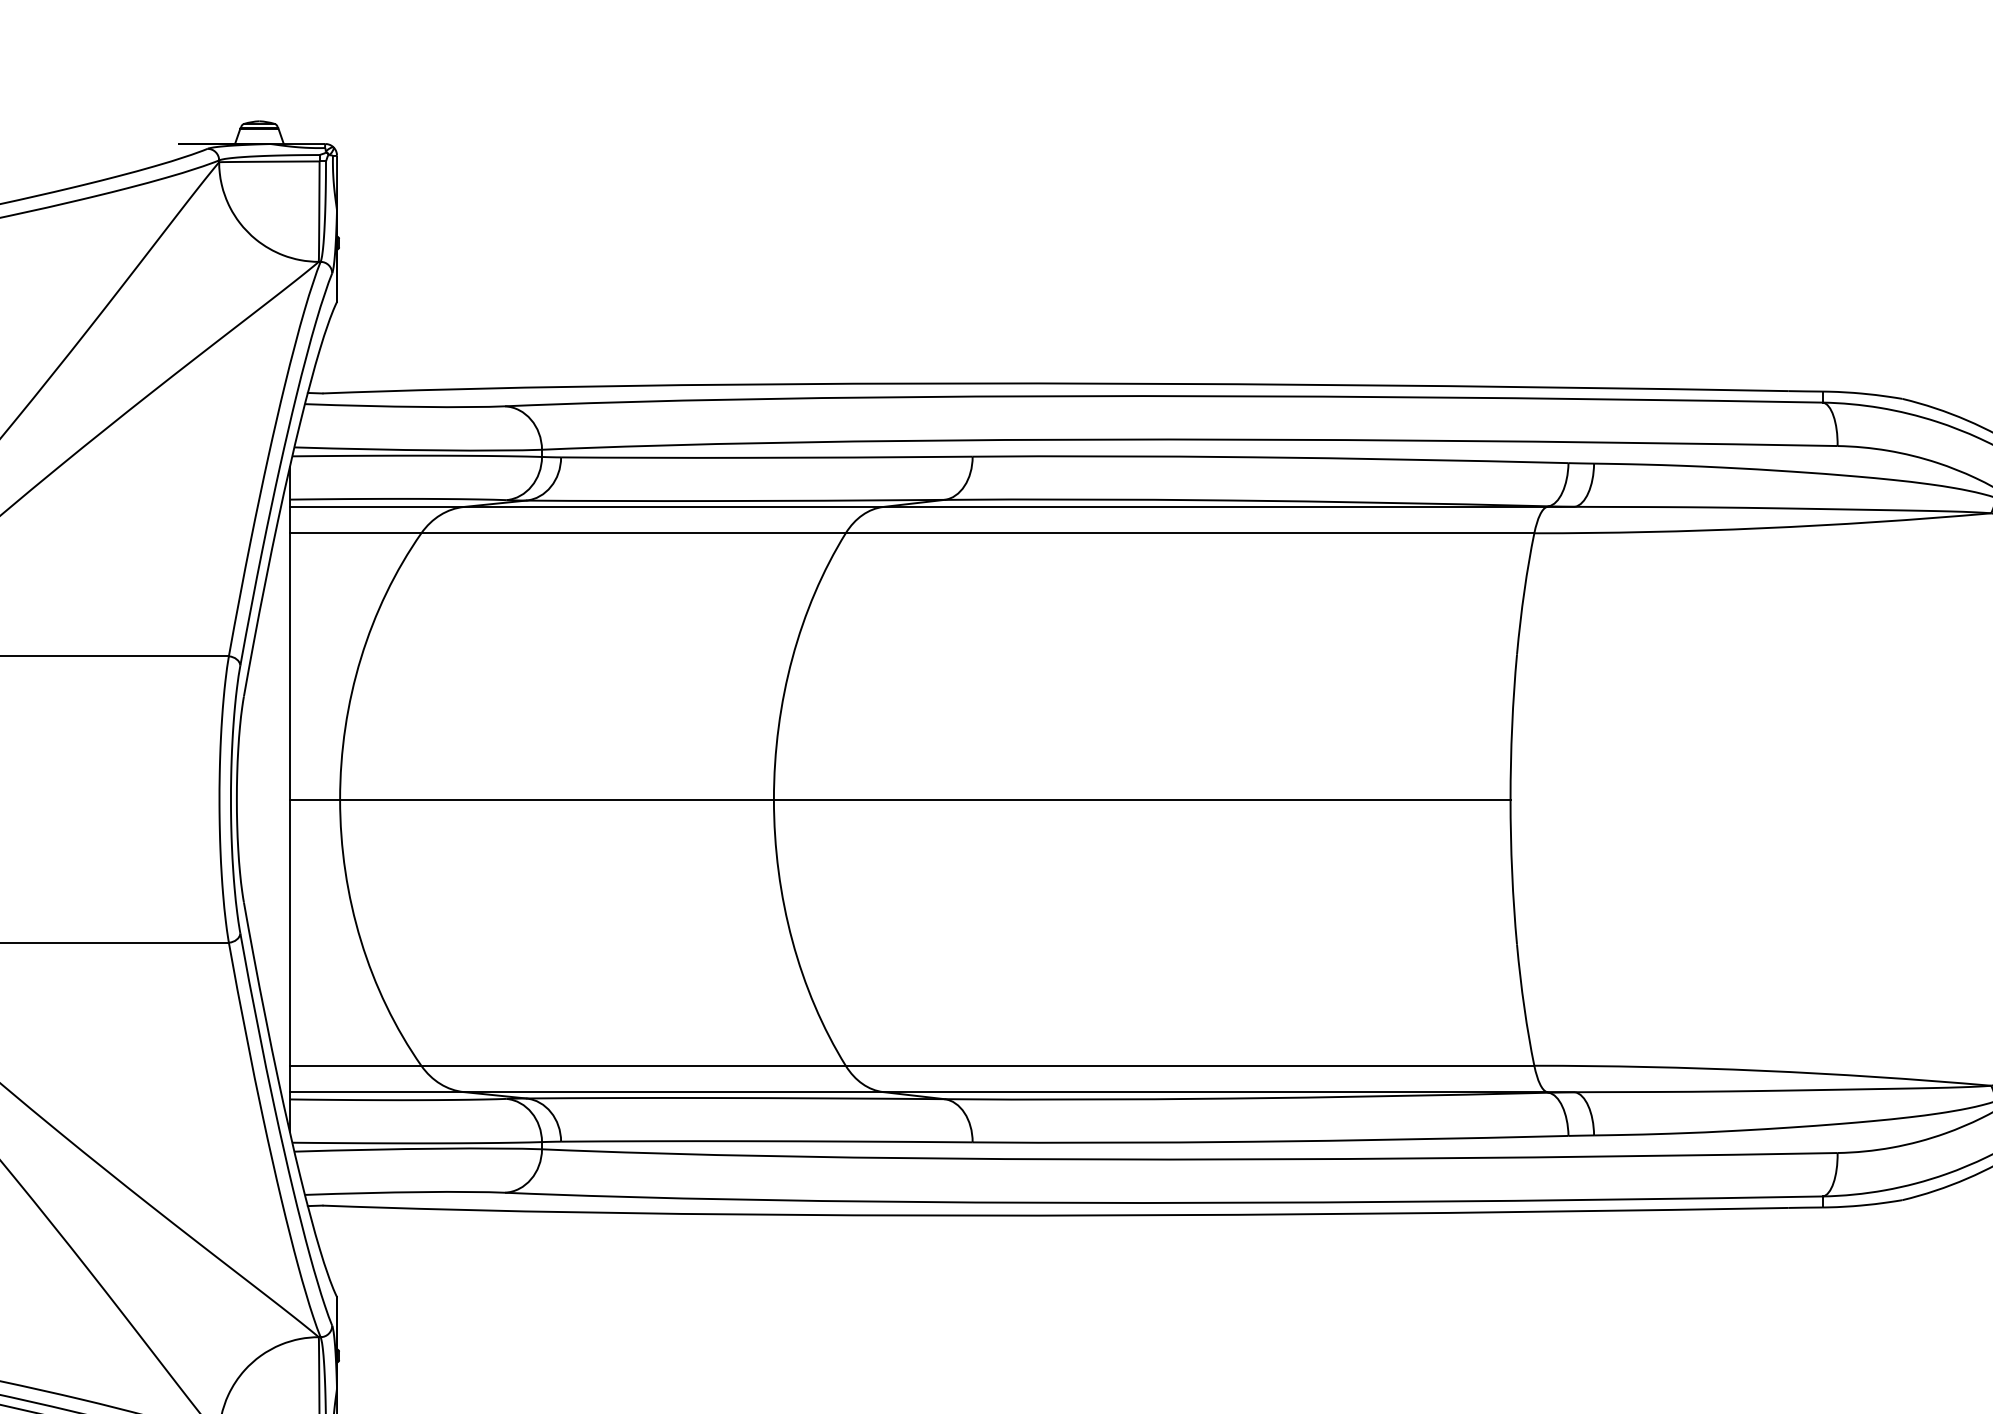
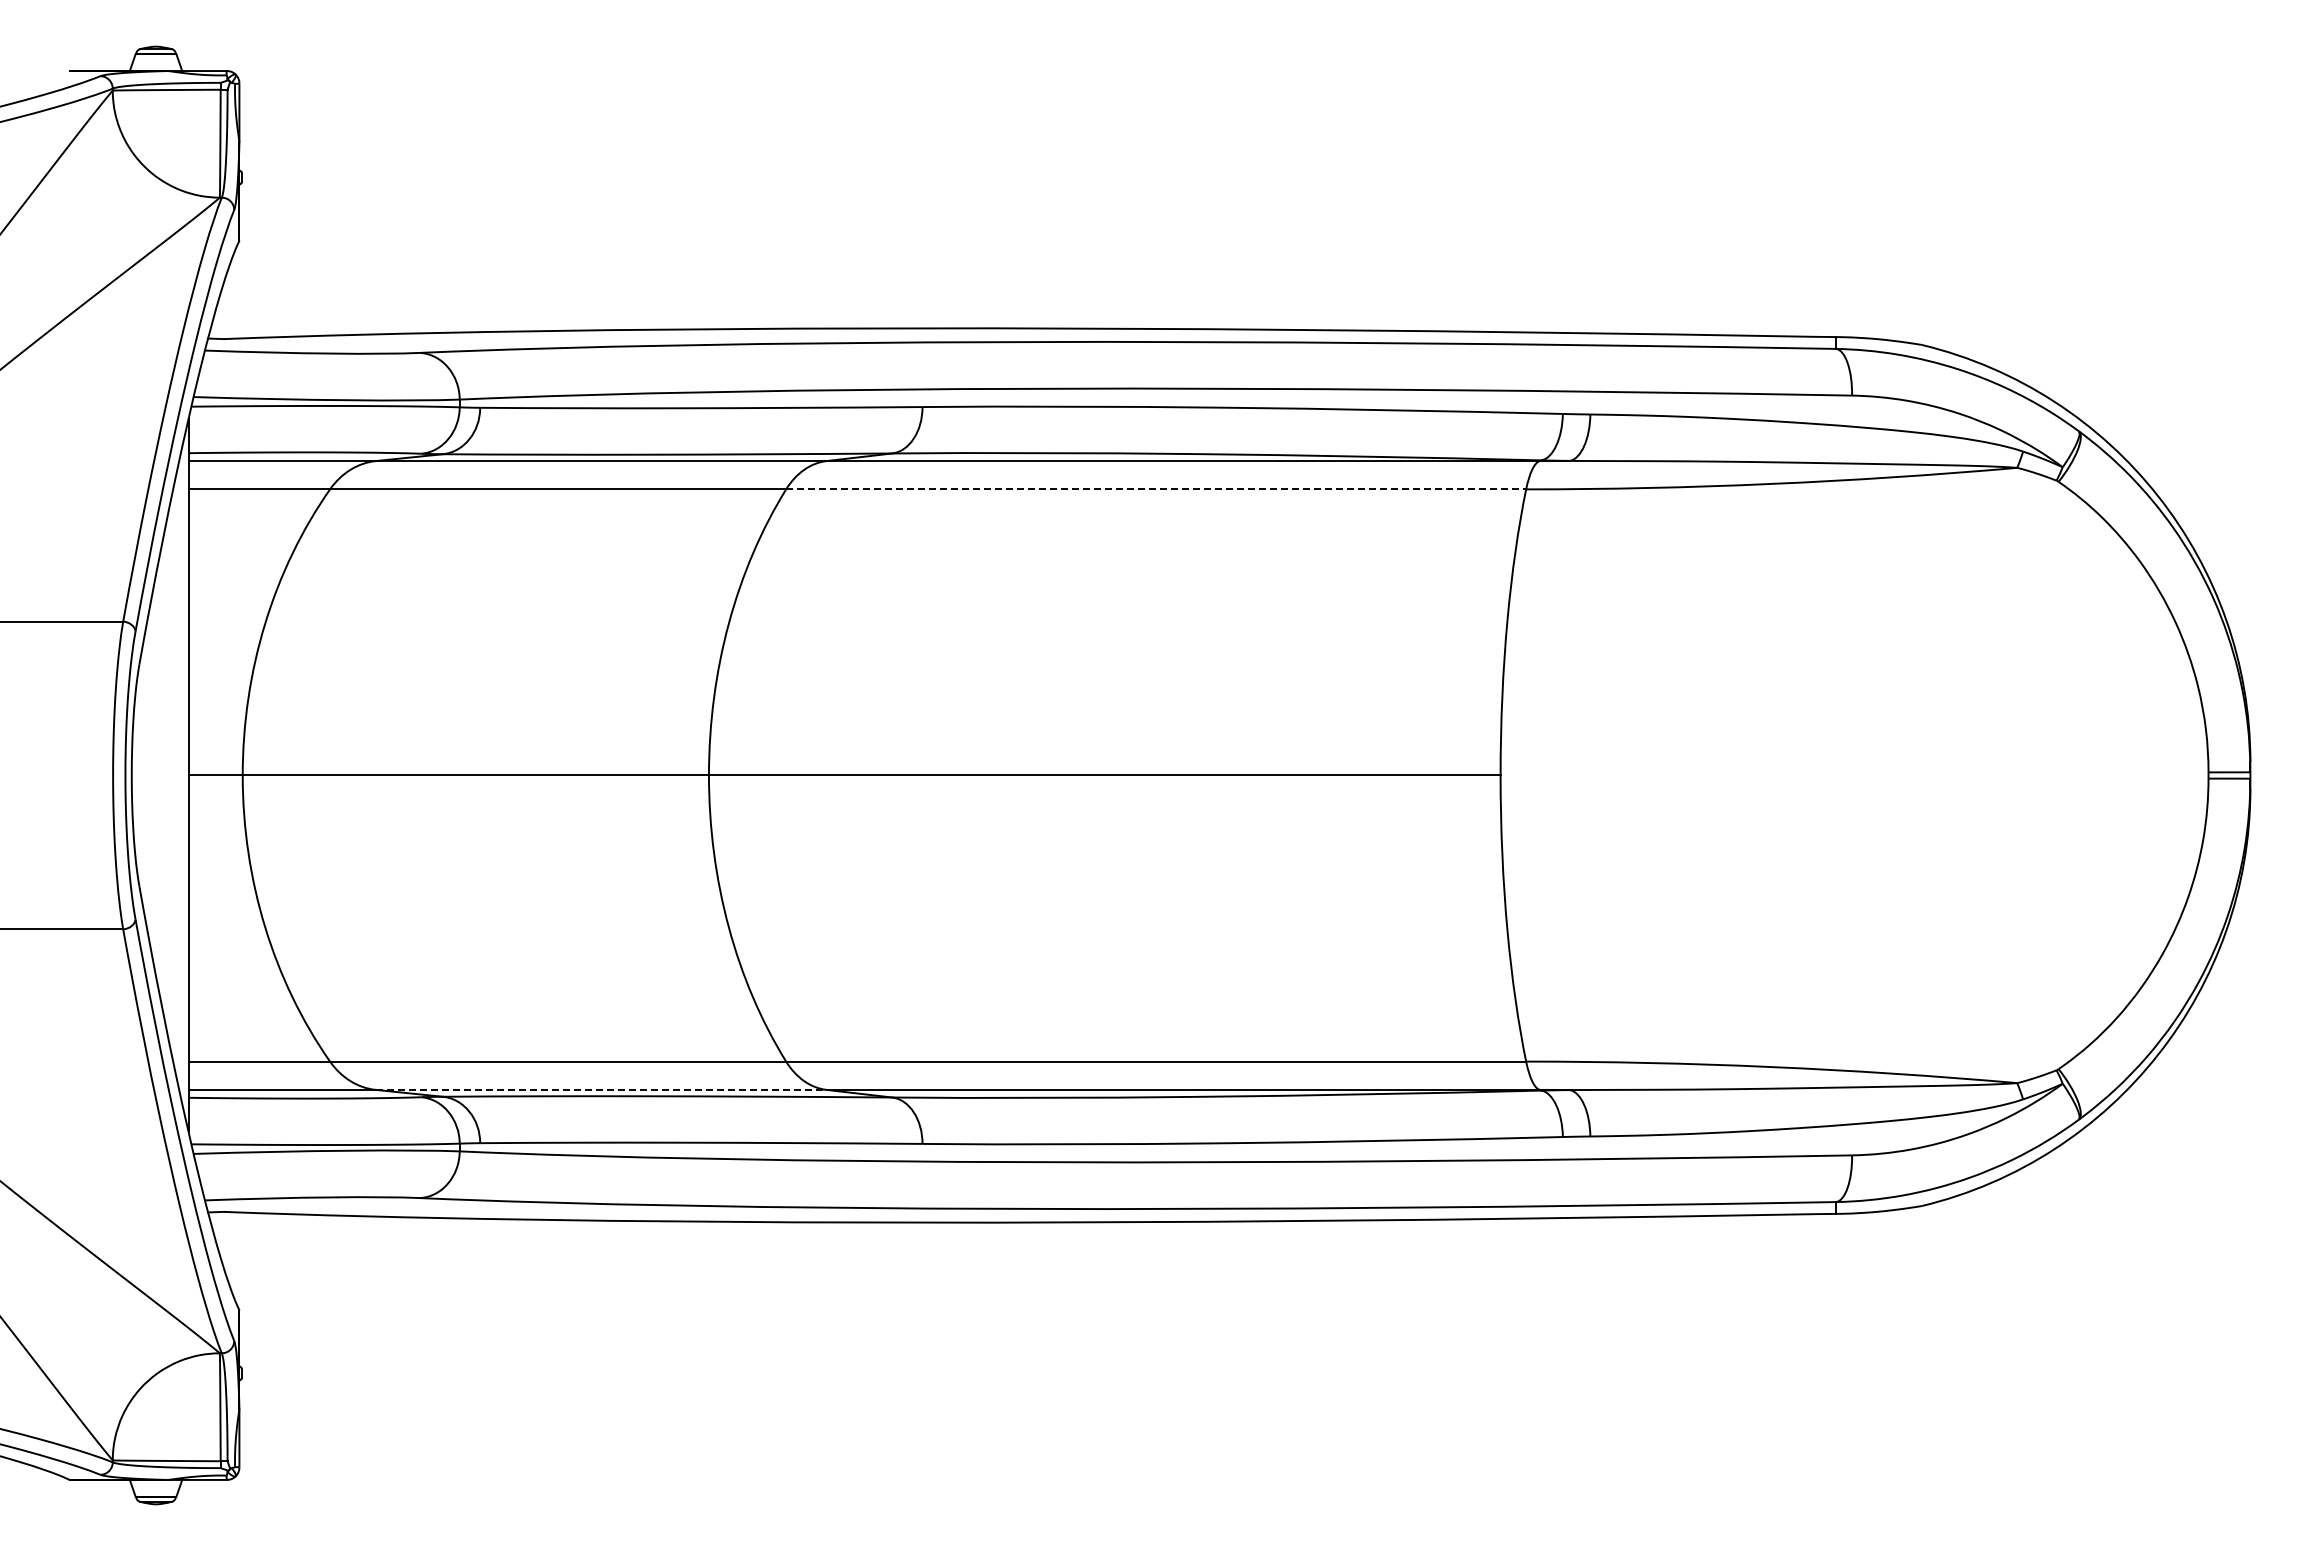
line: (1190, 533) -> (1156, 489), solid -> dashed
line: (673, 1091) -> (601, 1089), solid -> dashed

